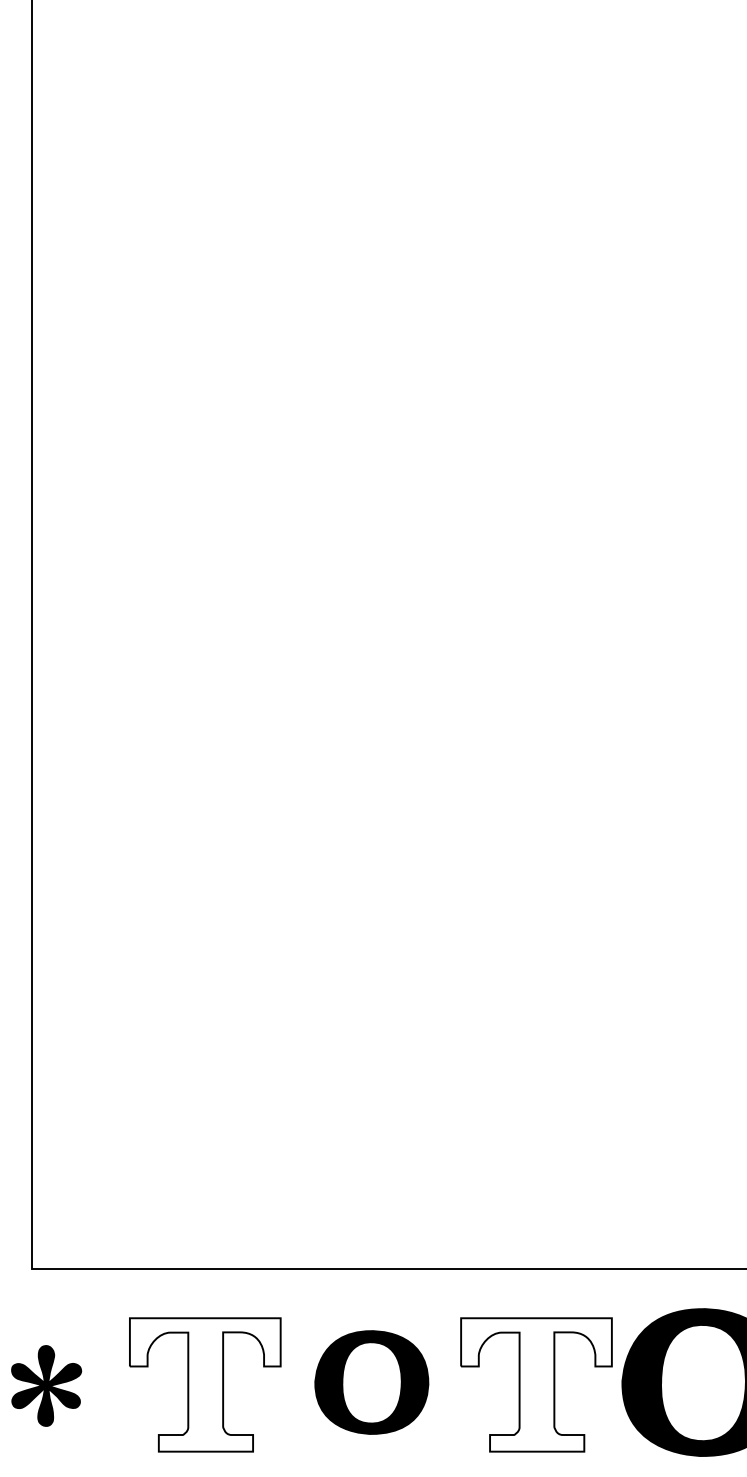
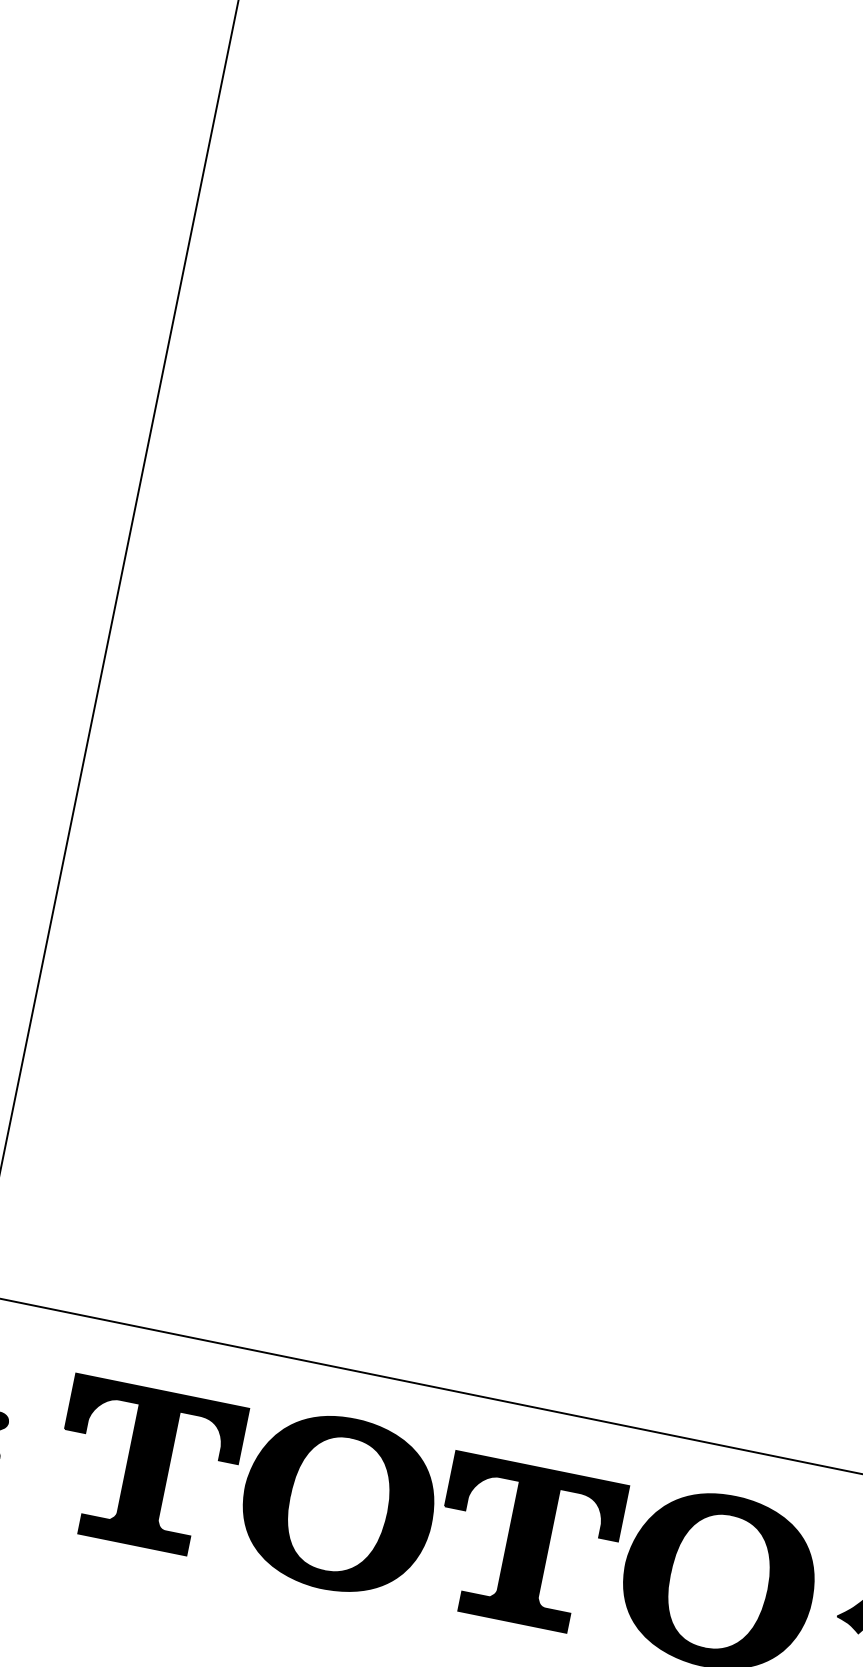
part: (371, 1382) -> (338, 1503), size x1.43
fill: (204, 1384) -> (146, 1467), added
fill: (536, 1384) -> (527, 1544), added

